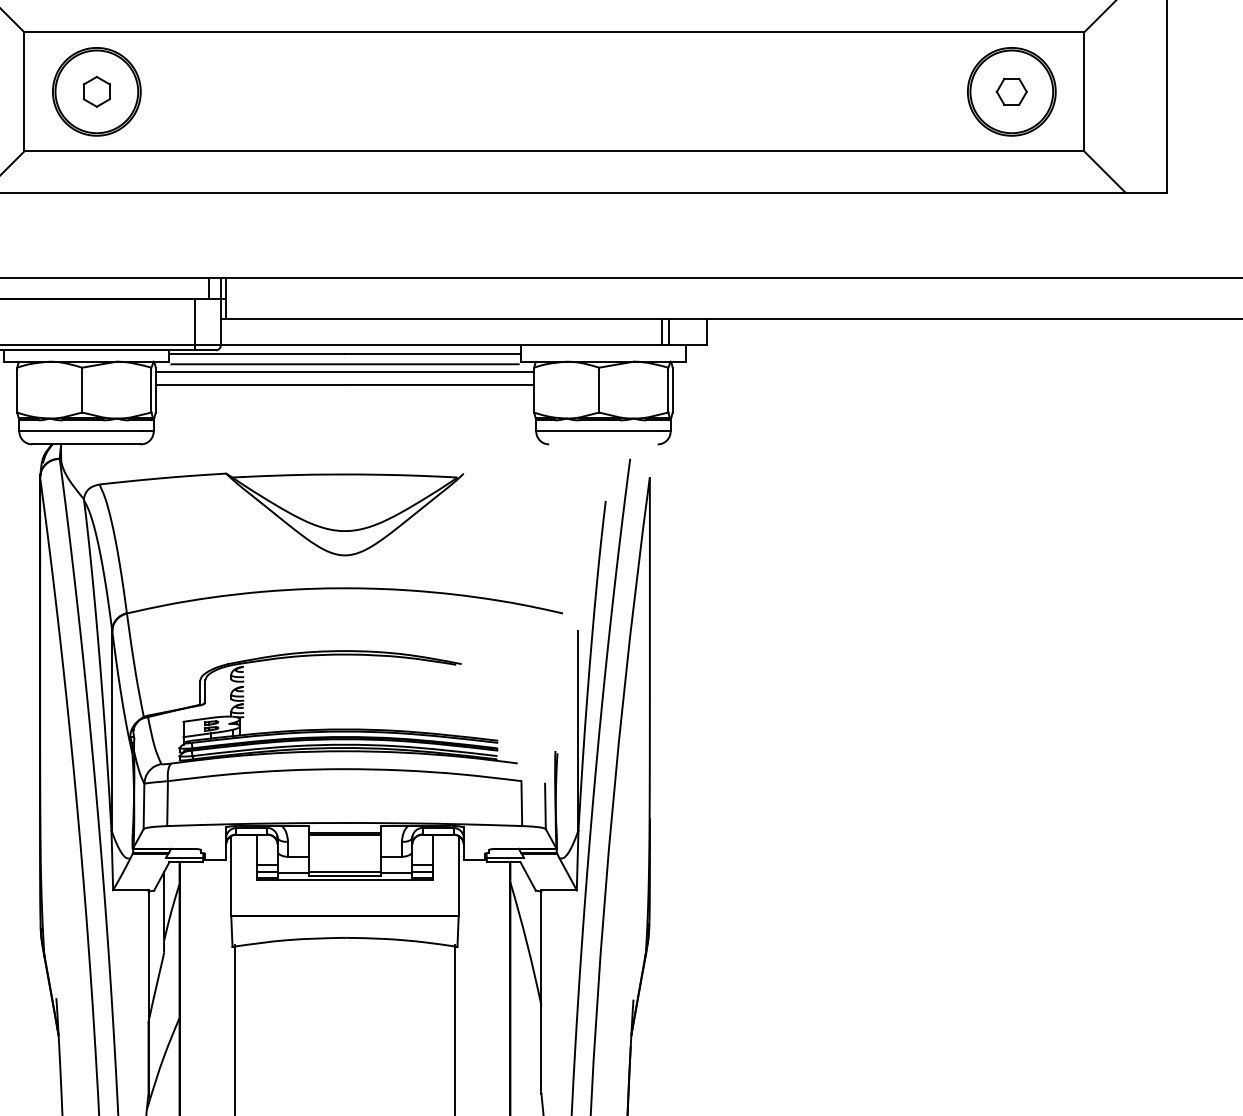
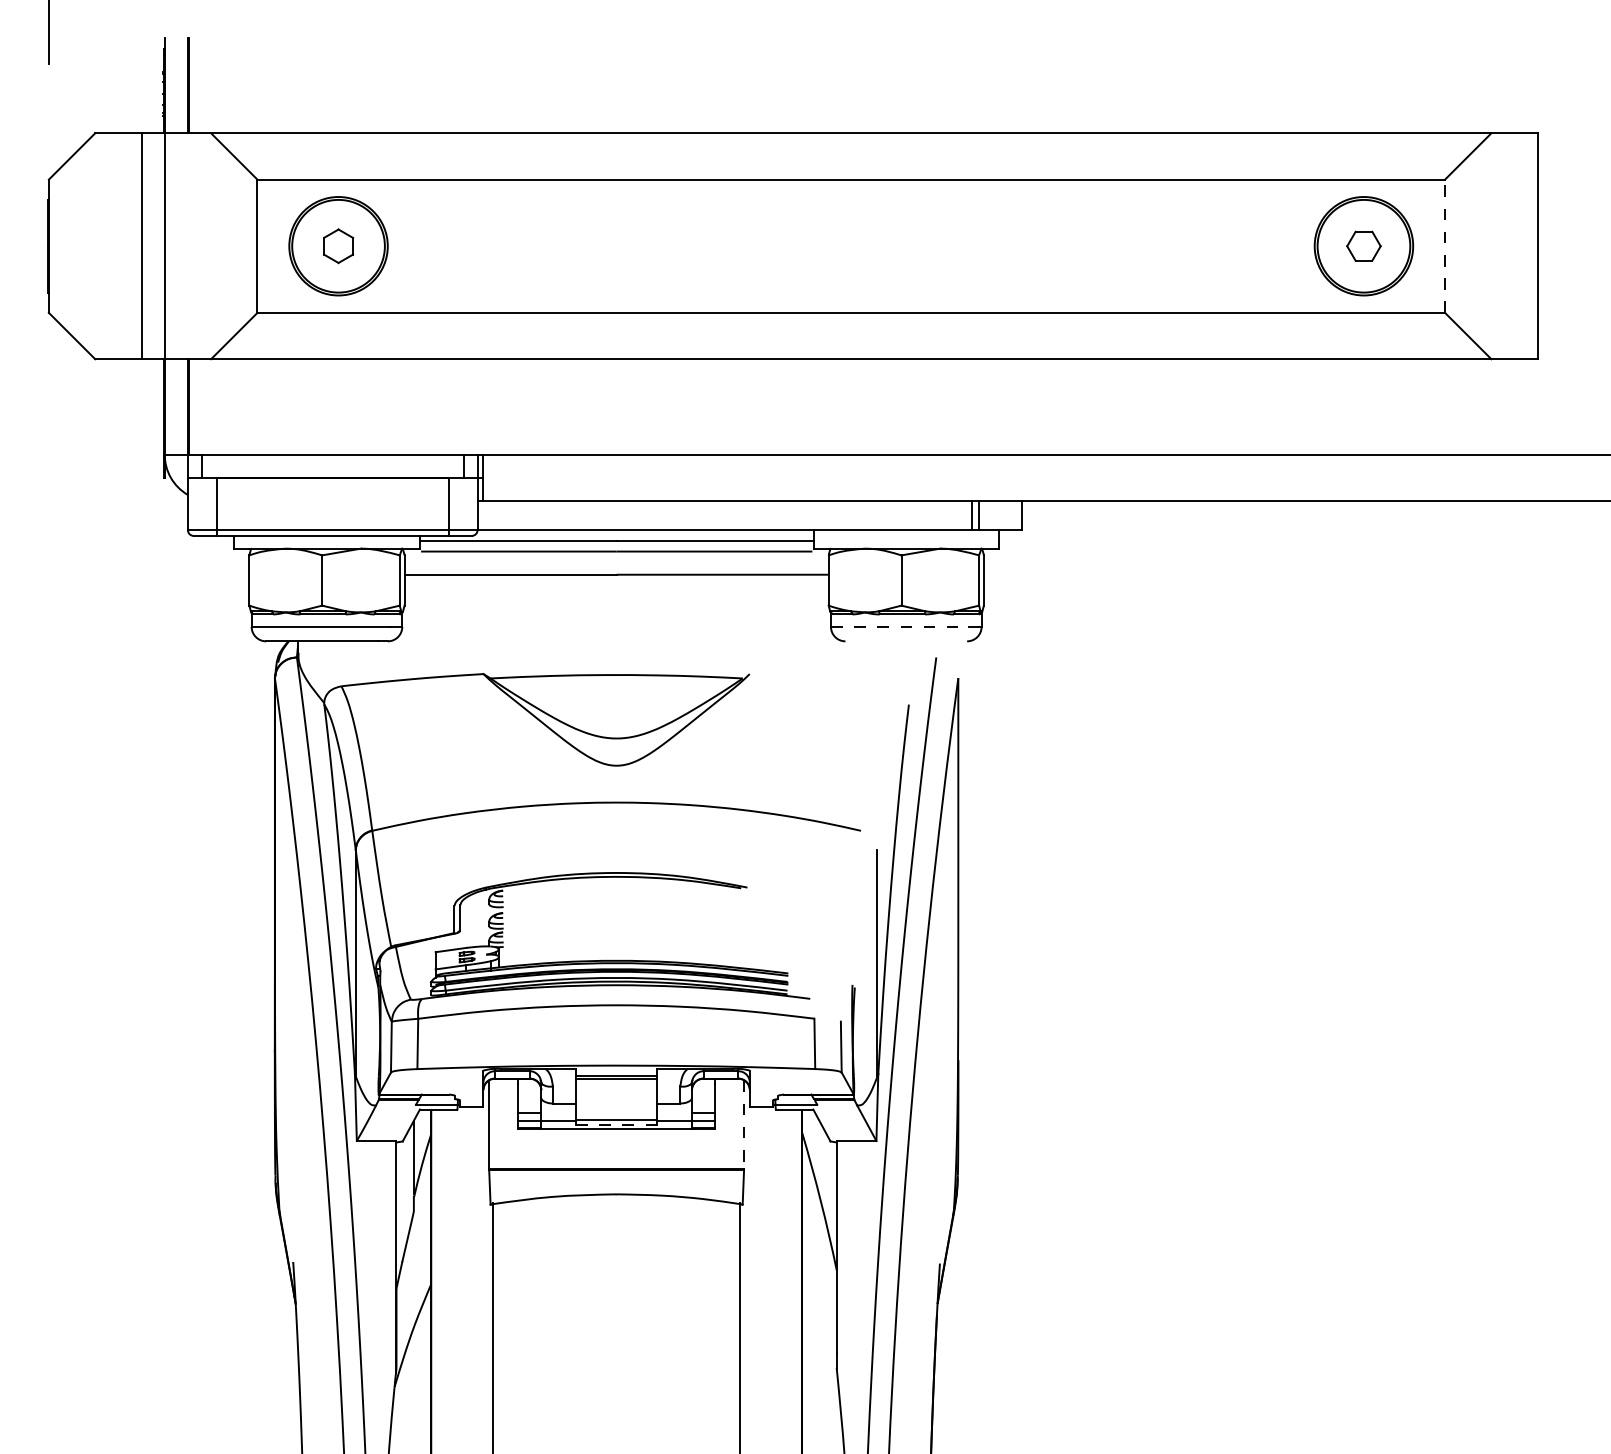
line: (1084, 92) -> (1445, 246), solid -> dashed
line: (344, 372) -> (616, 560), removed
line: (598, 431) -> (900, 626), solid -> dashed
line: (344, 875) -> (616, 1124), solid -> dashed
line: (459, 876) -> (744, 1125), solid -> dashed

